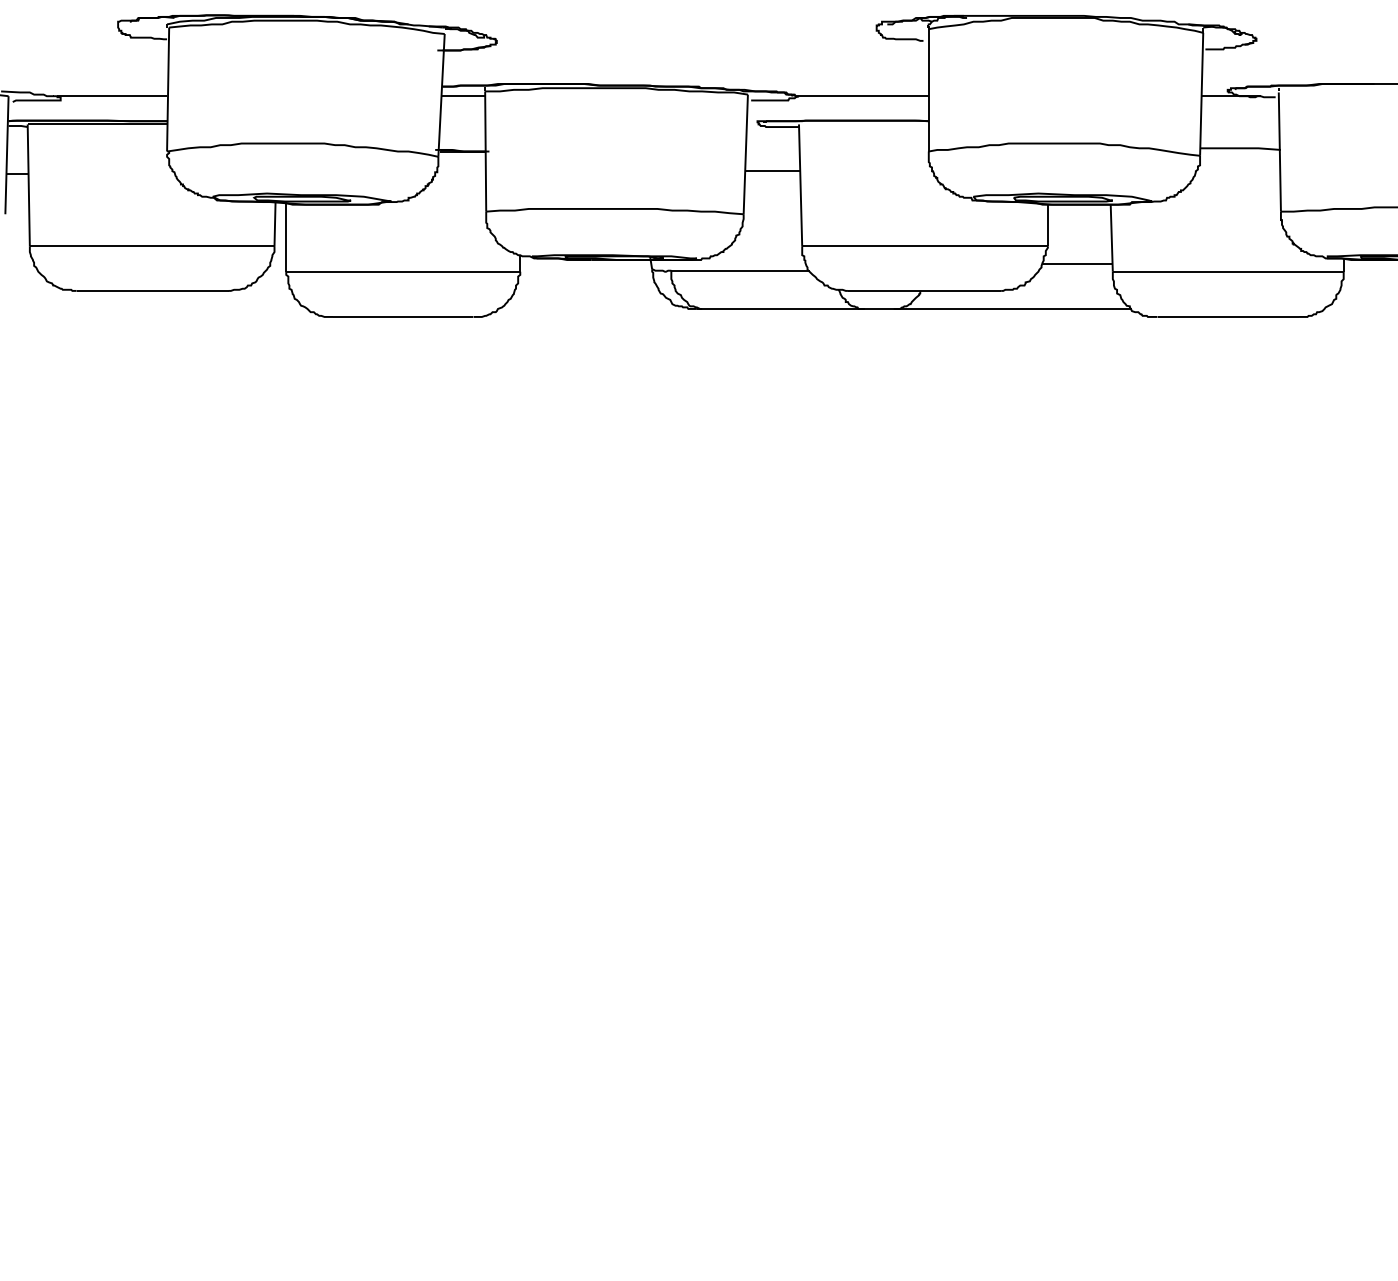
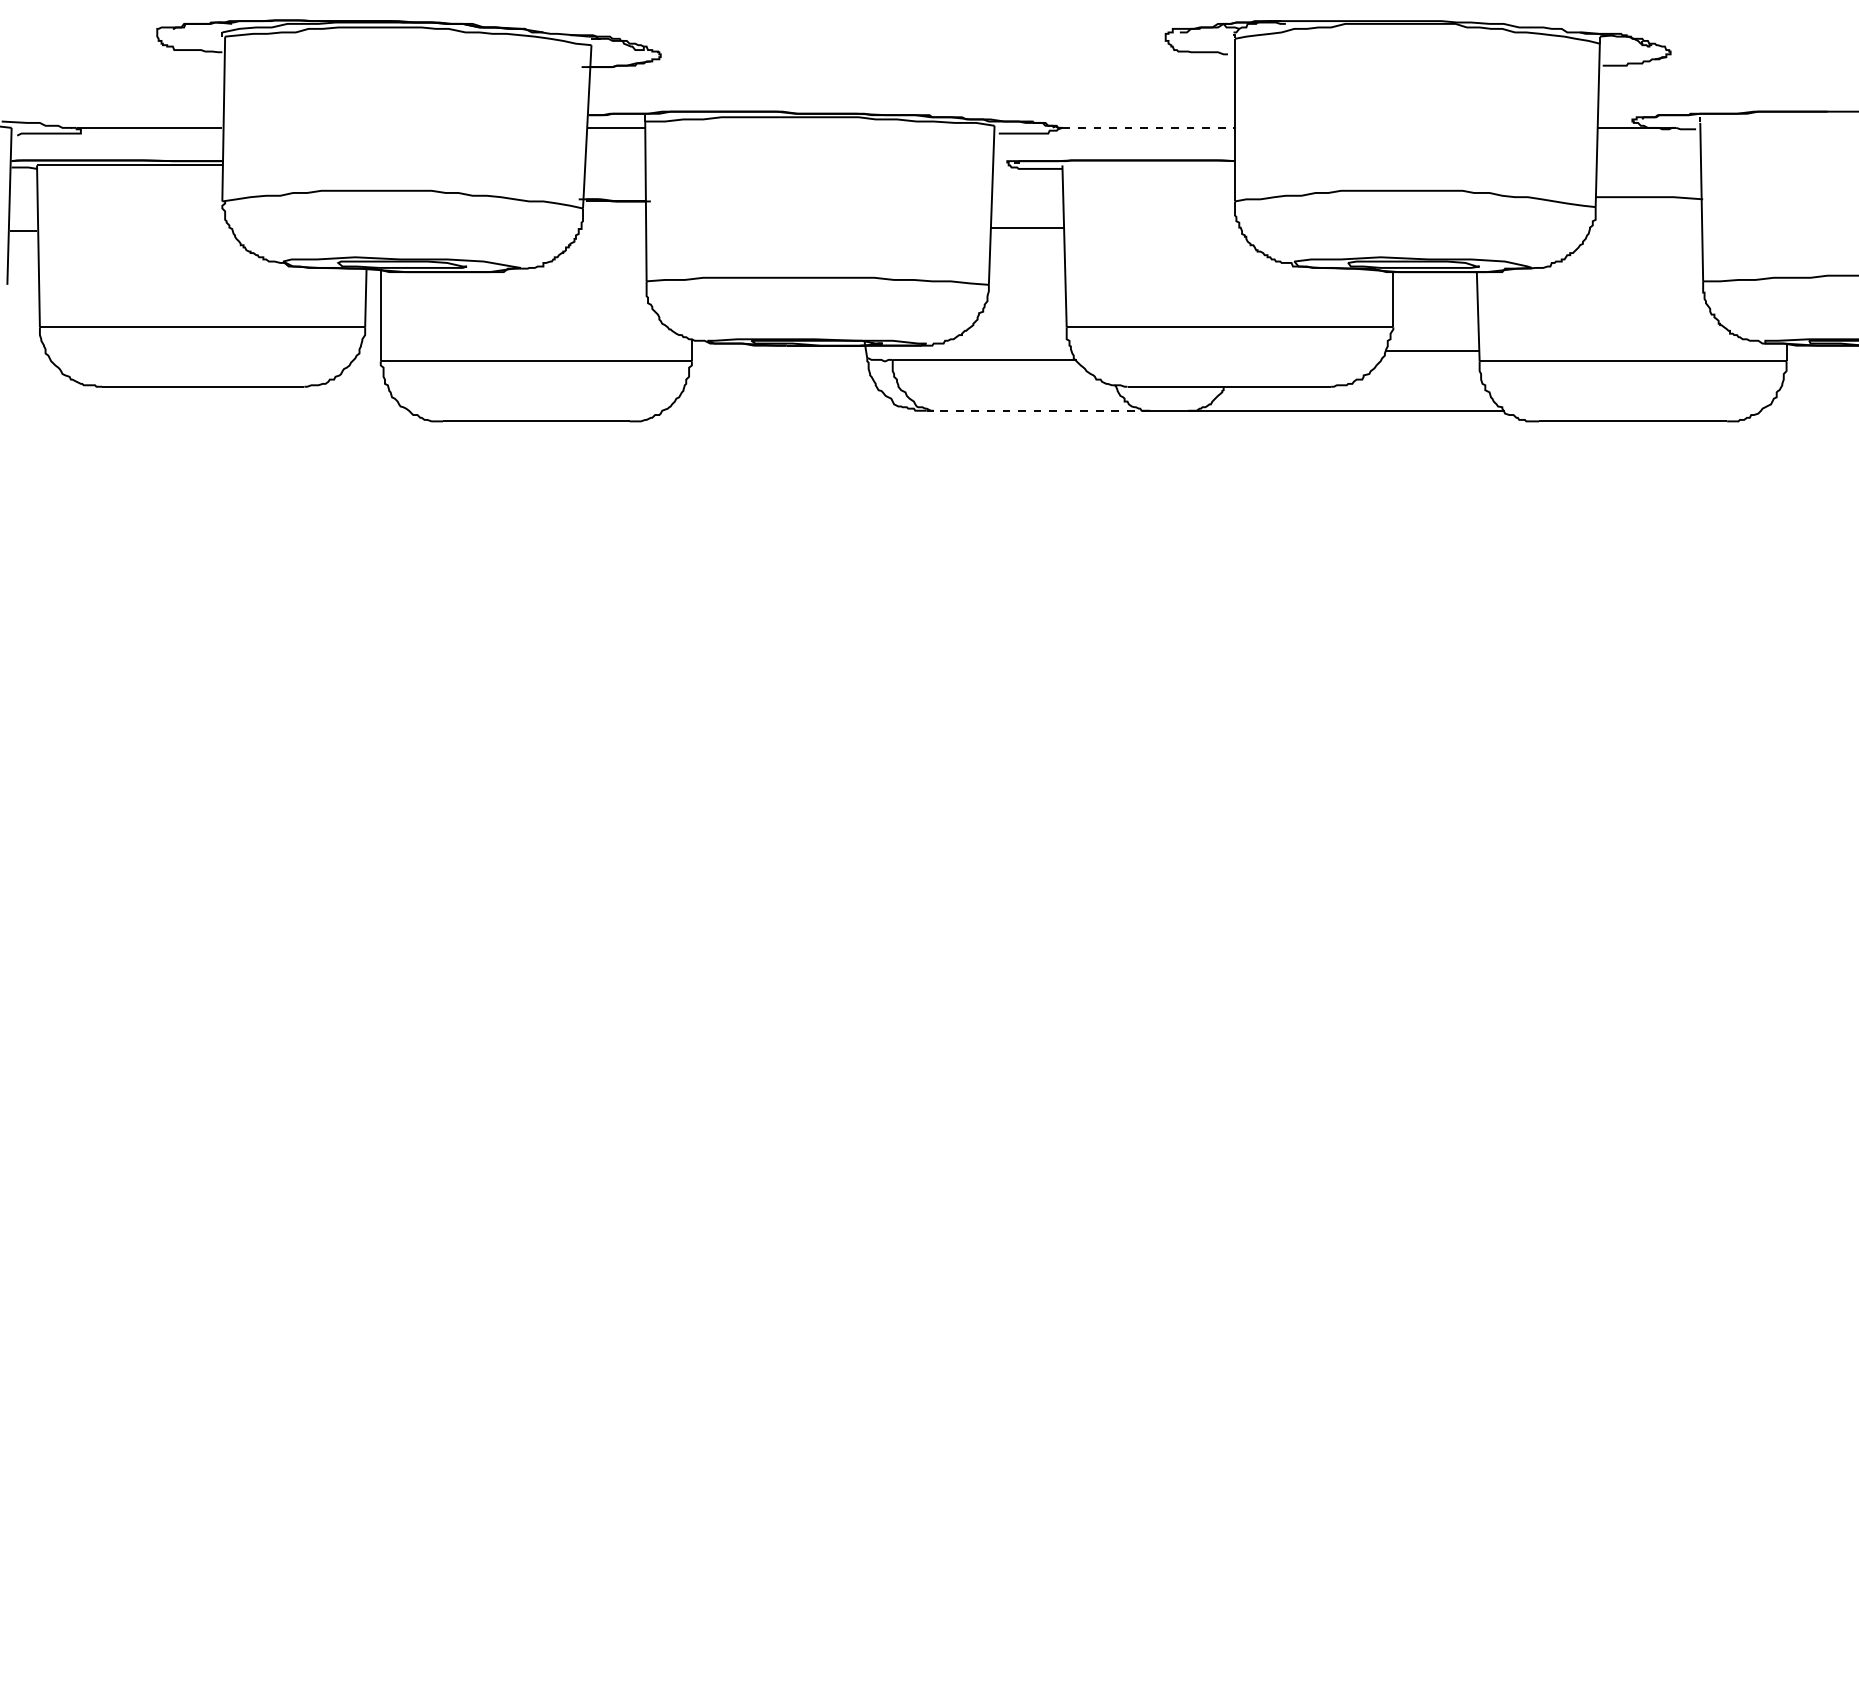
line: (864, 95) -> (1149, 127), solid -> dashed
line: (783, 308) -> (1041, 410), solid -> dashed

